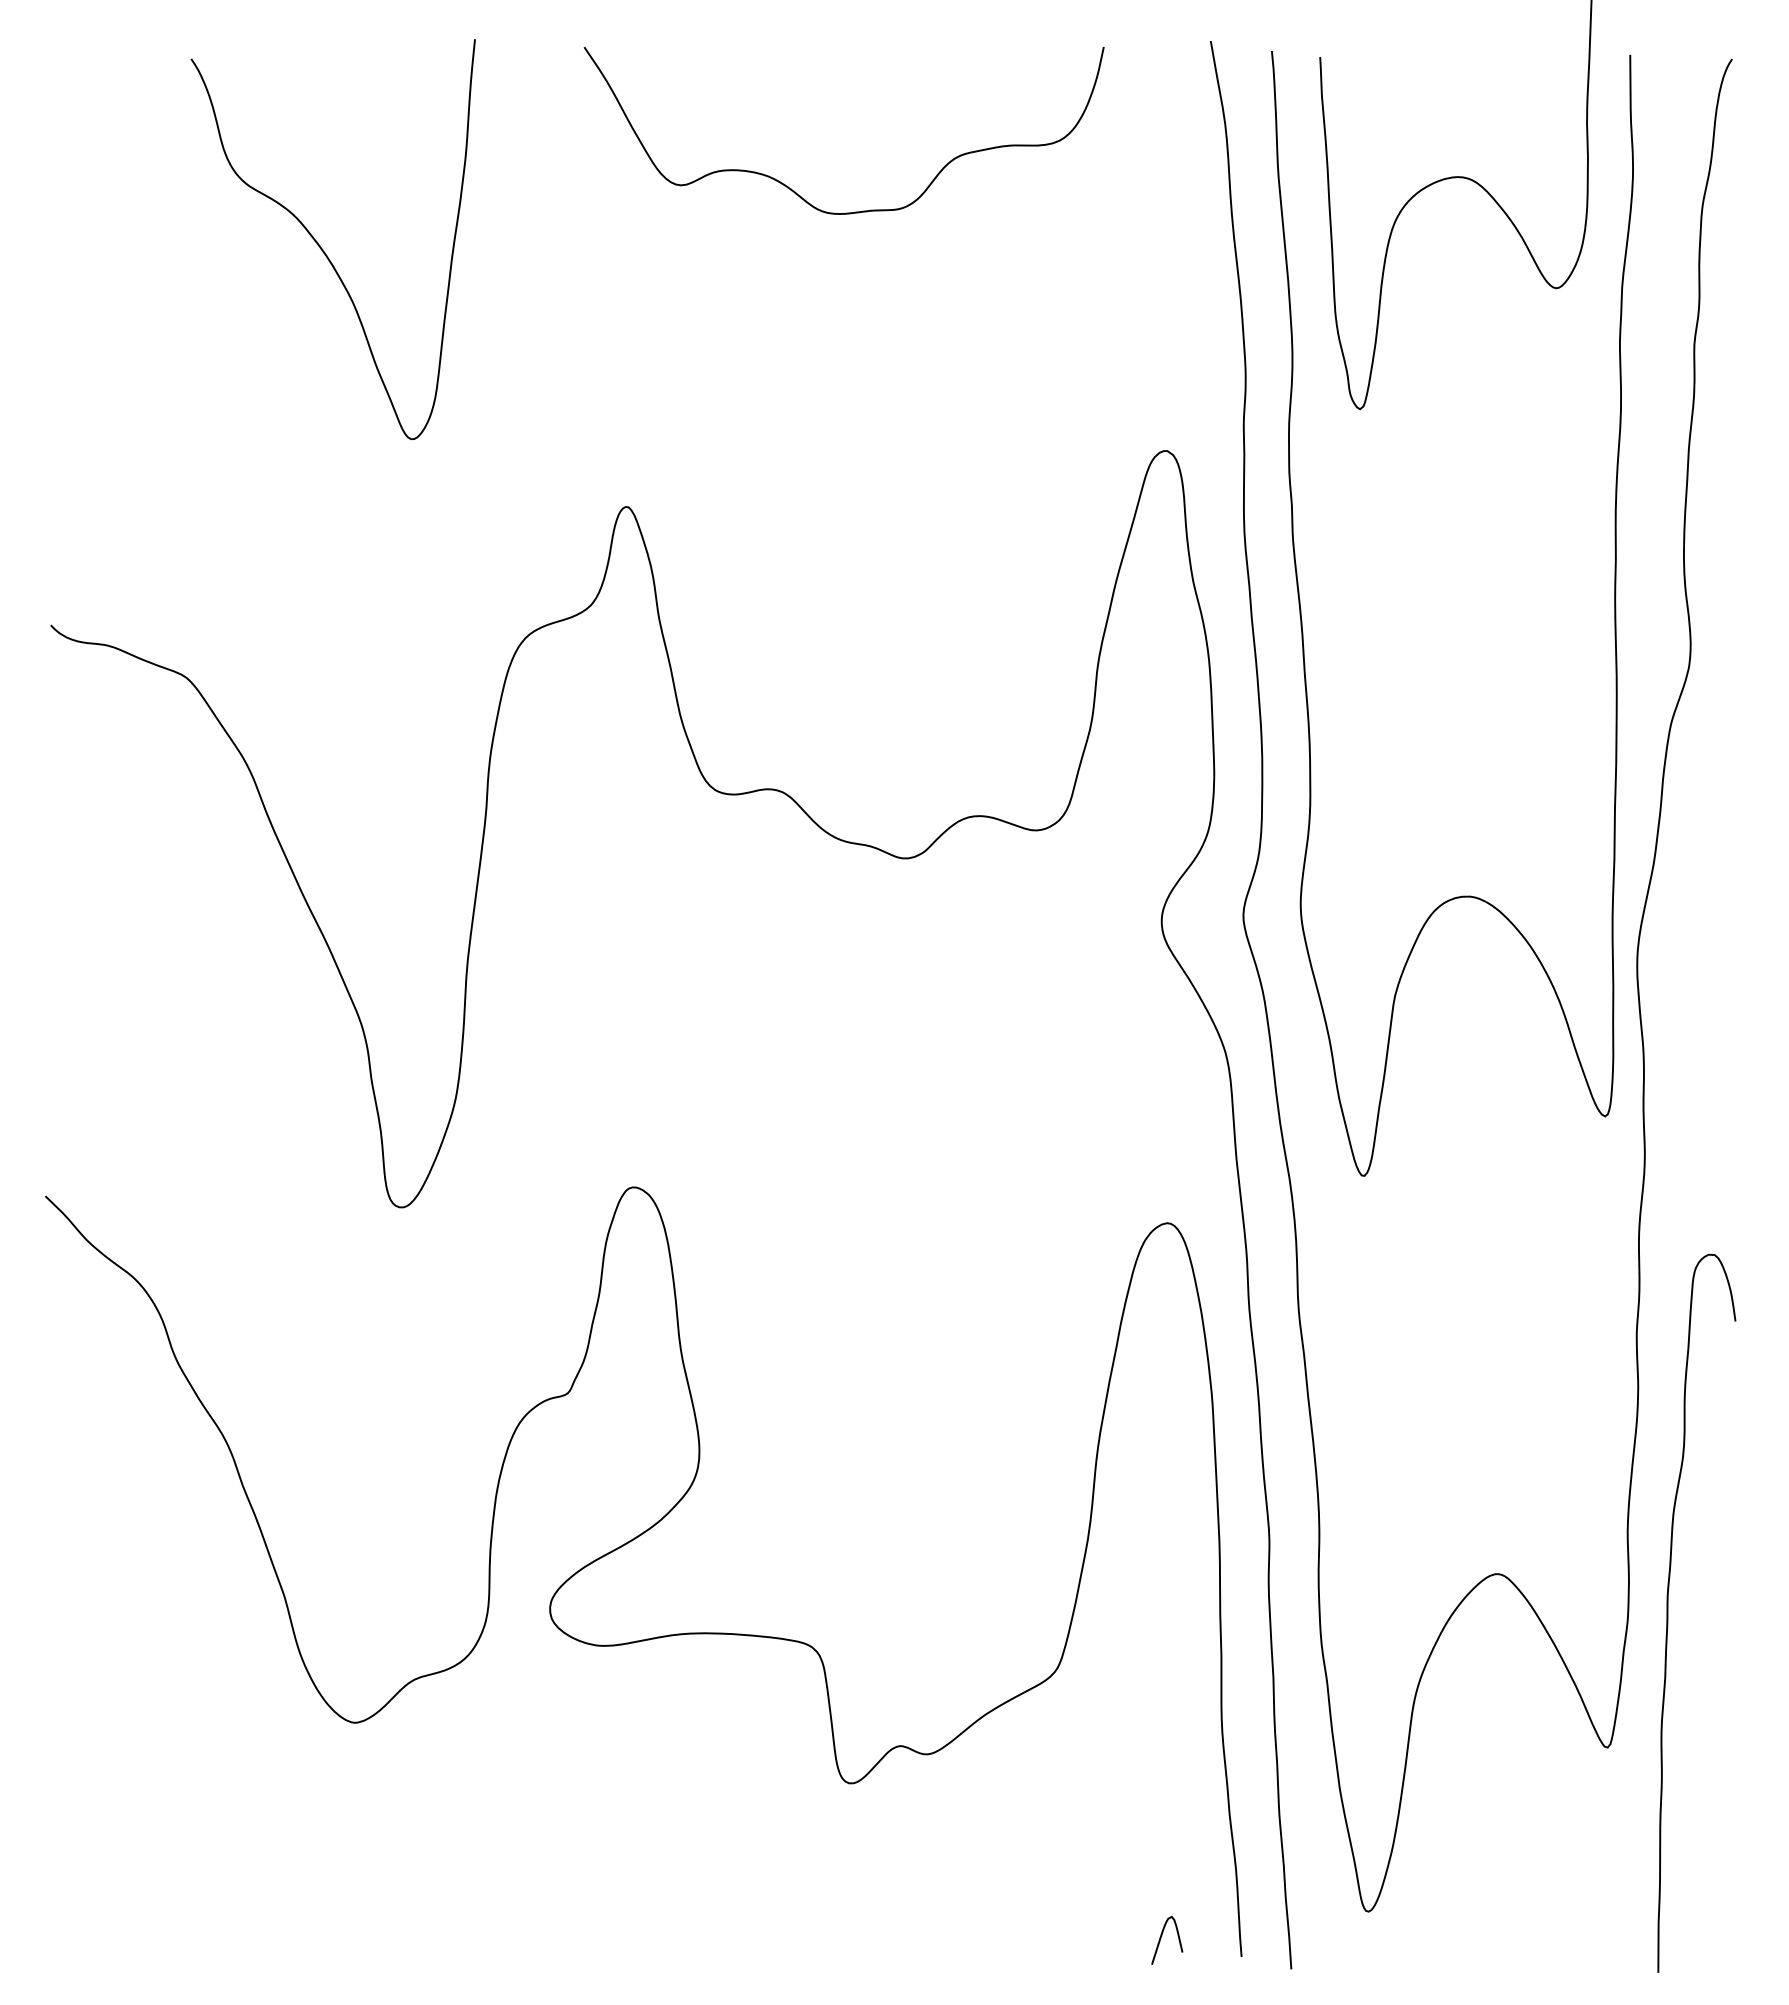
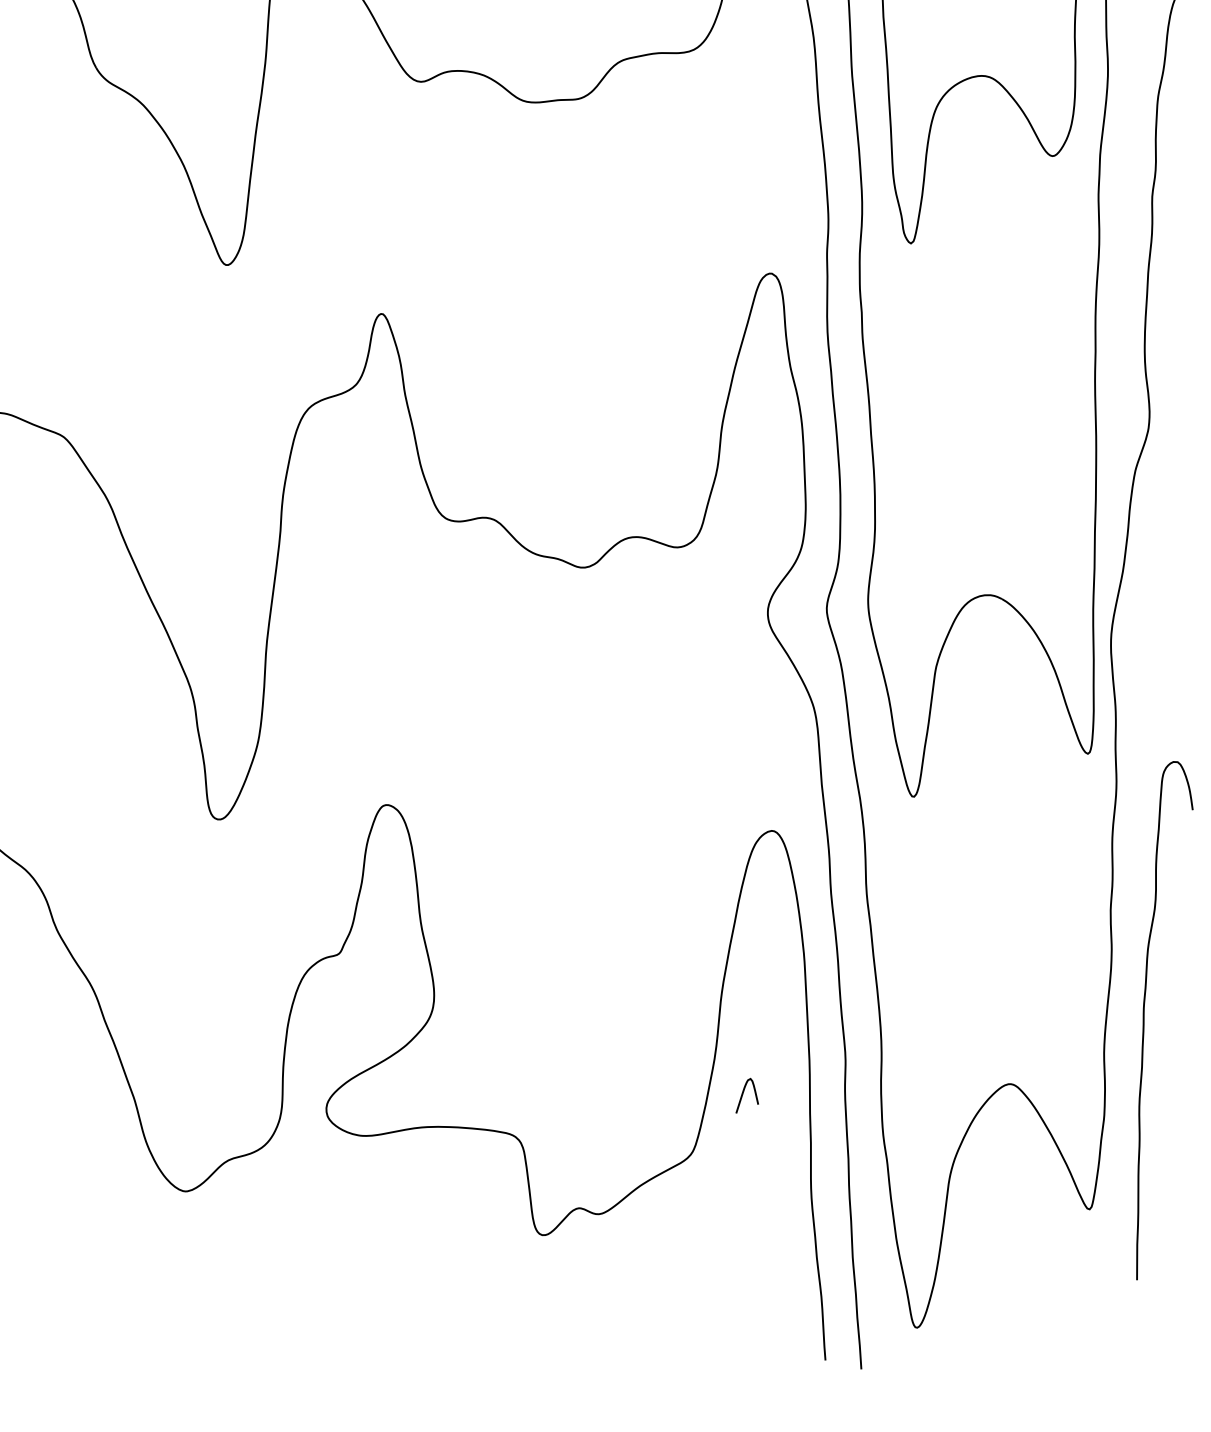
curve: (1668, 1612) -> (1144, 1020), moved
curve: (1161, 1938) -> (743, 1094), moved

